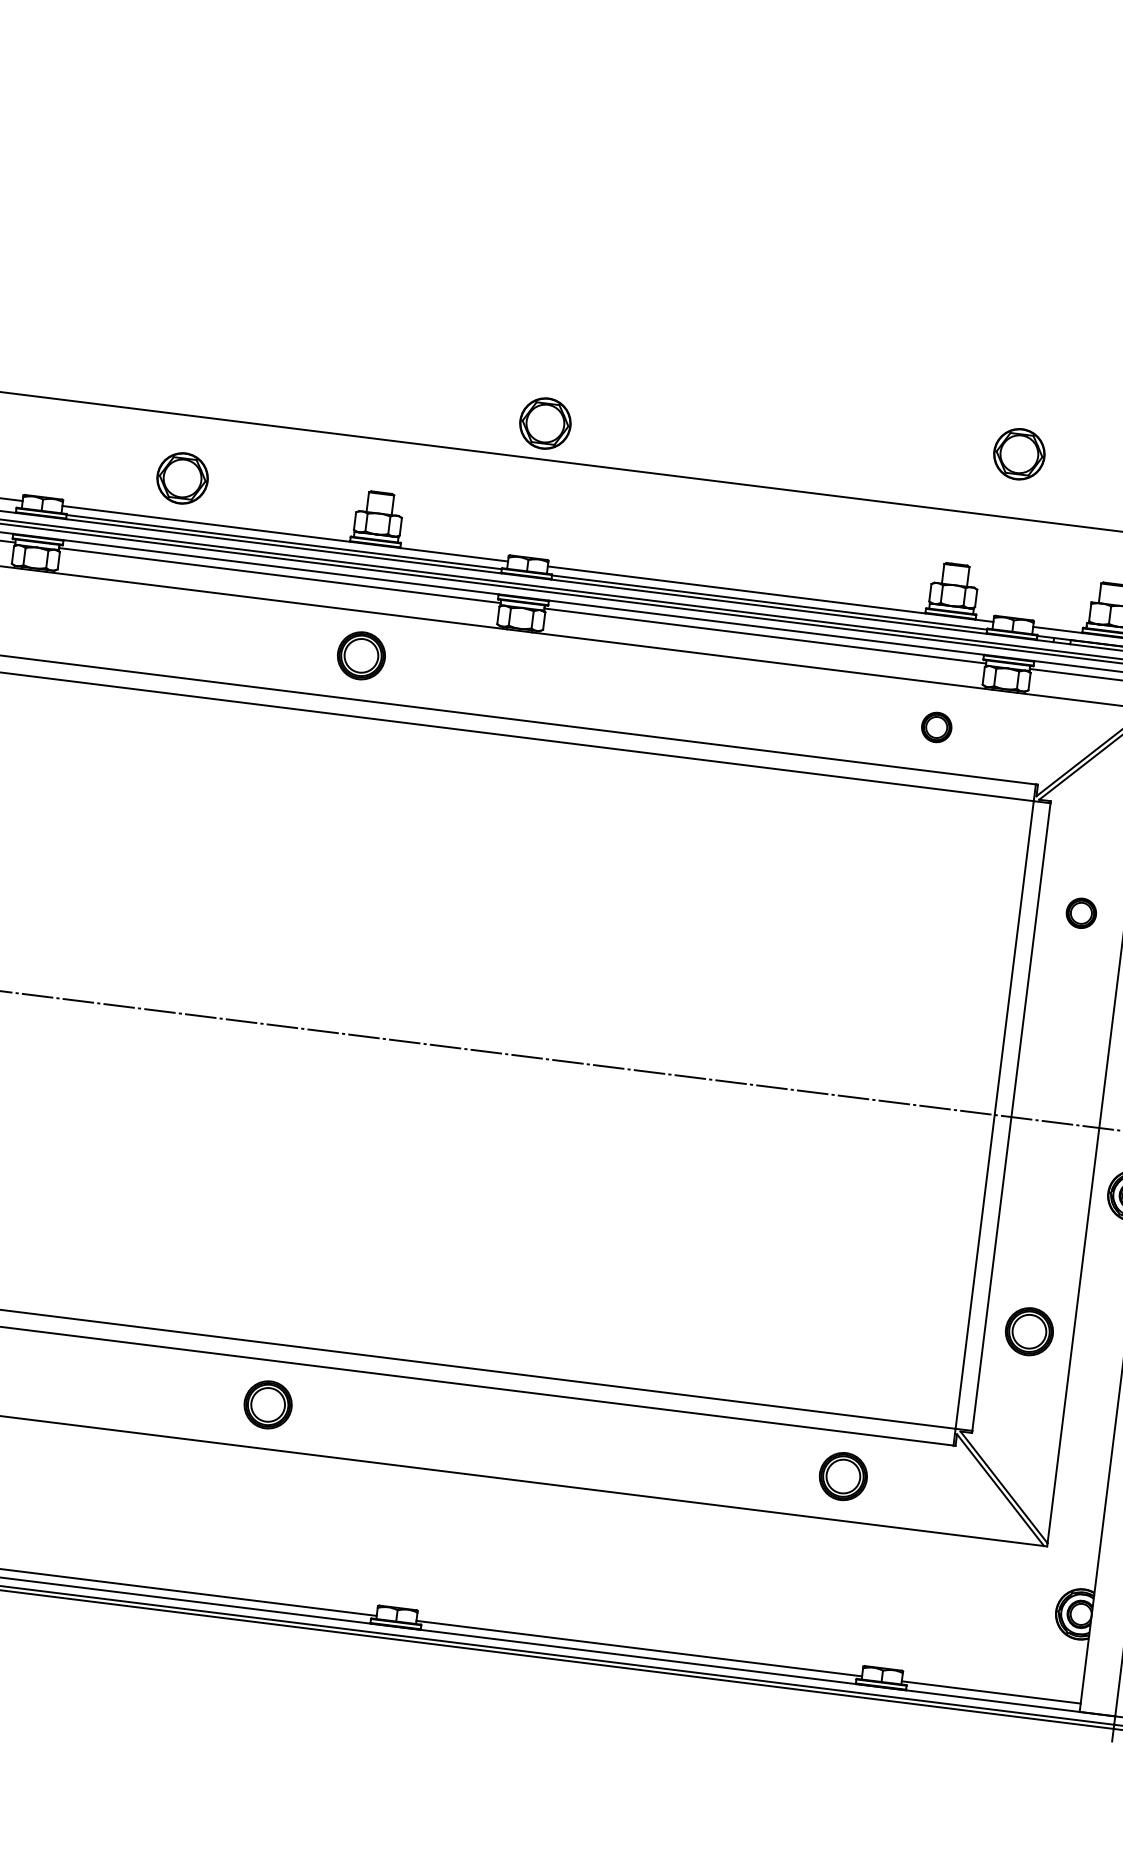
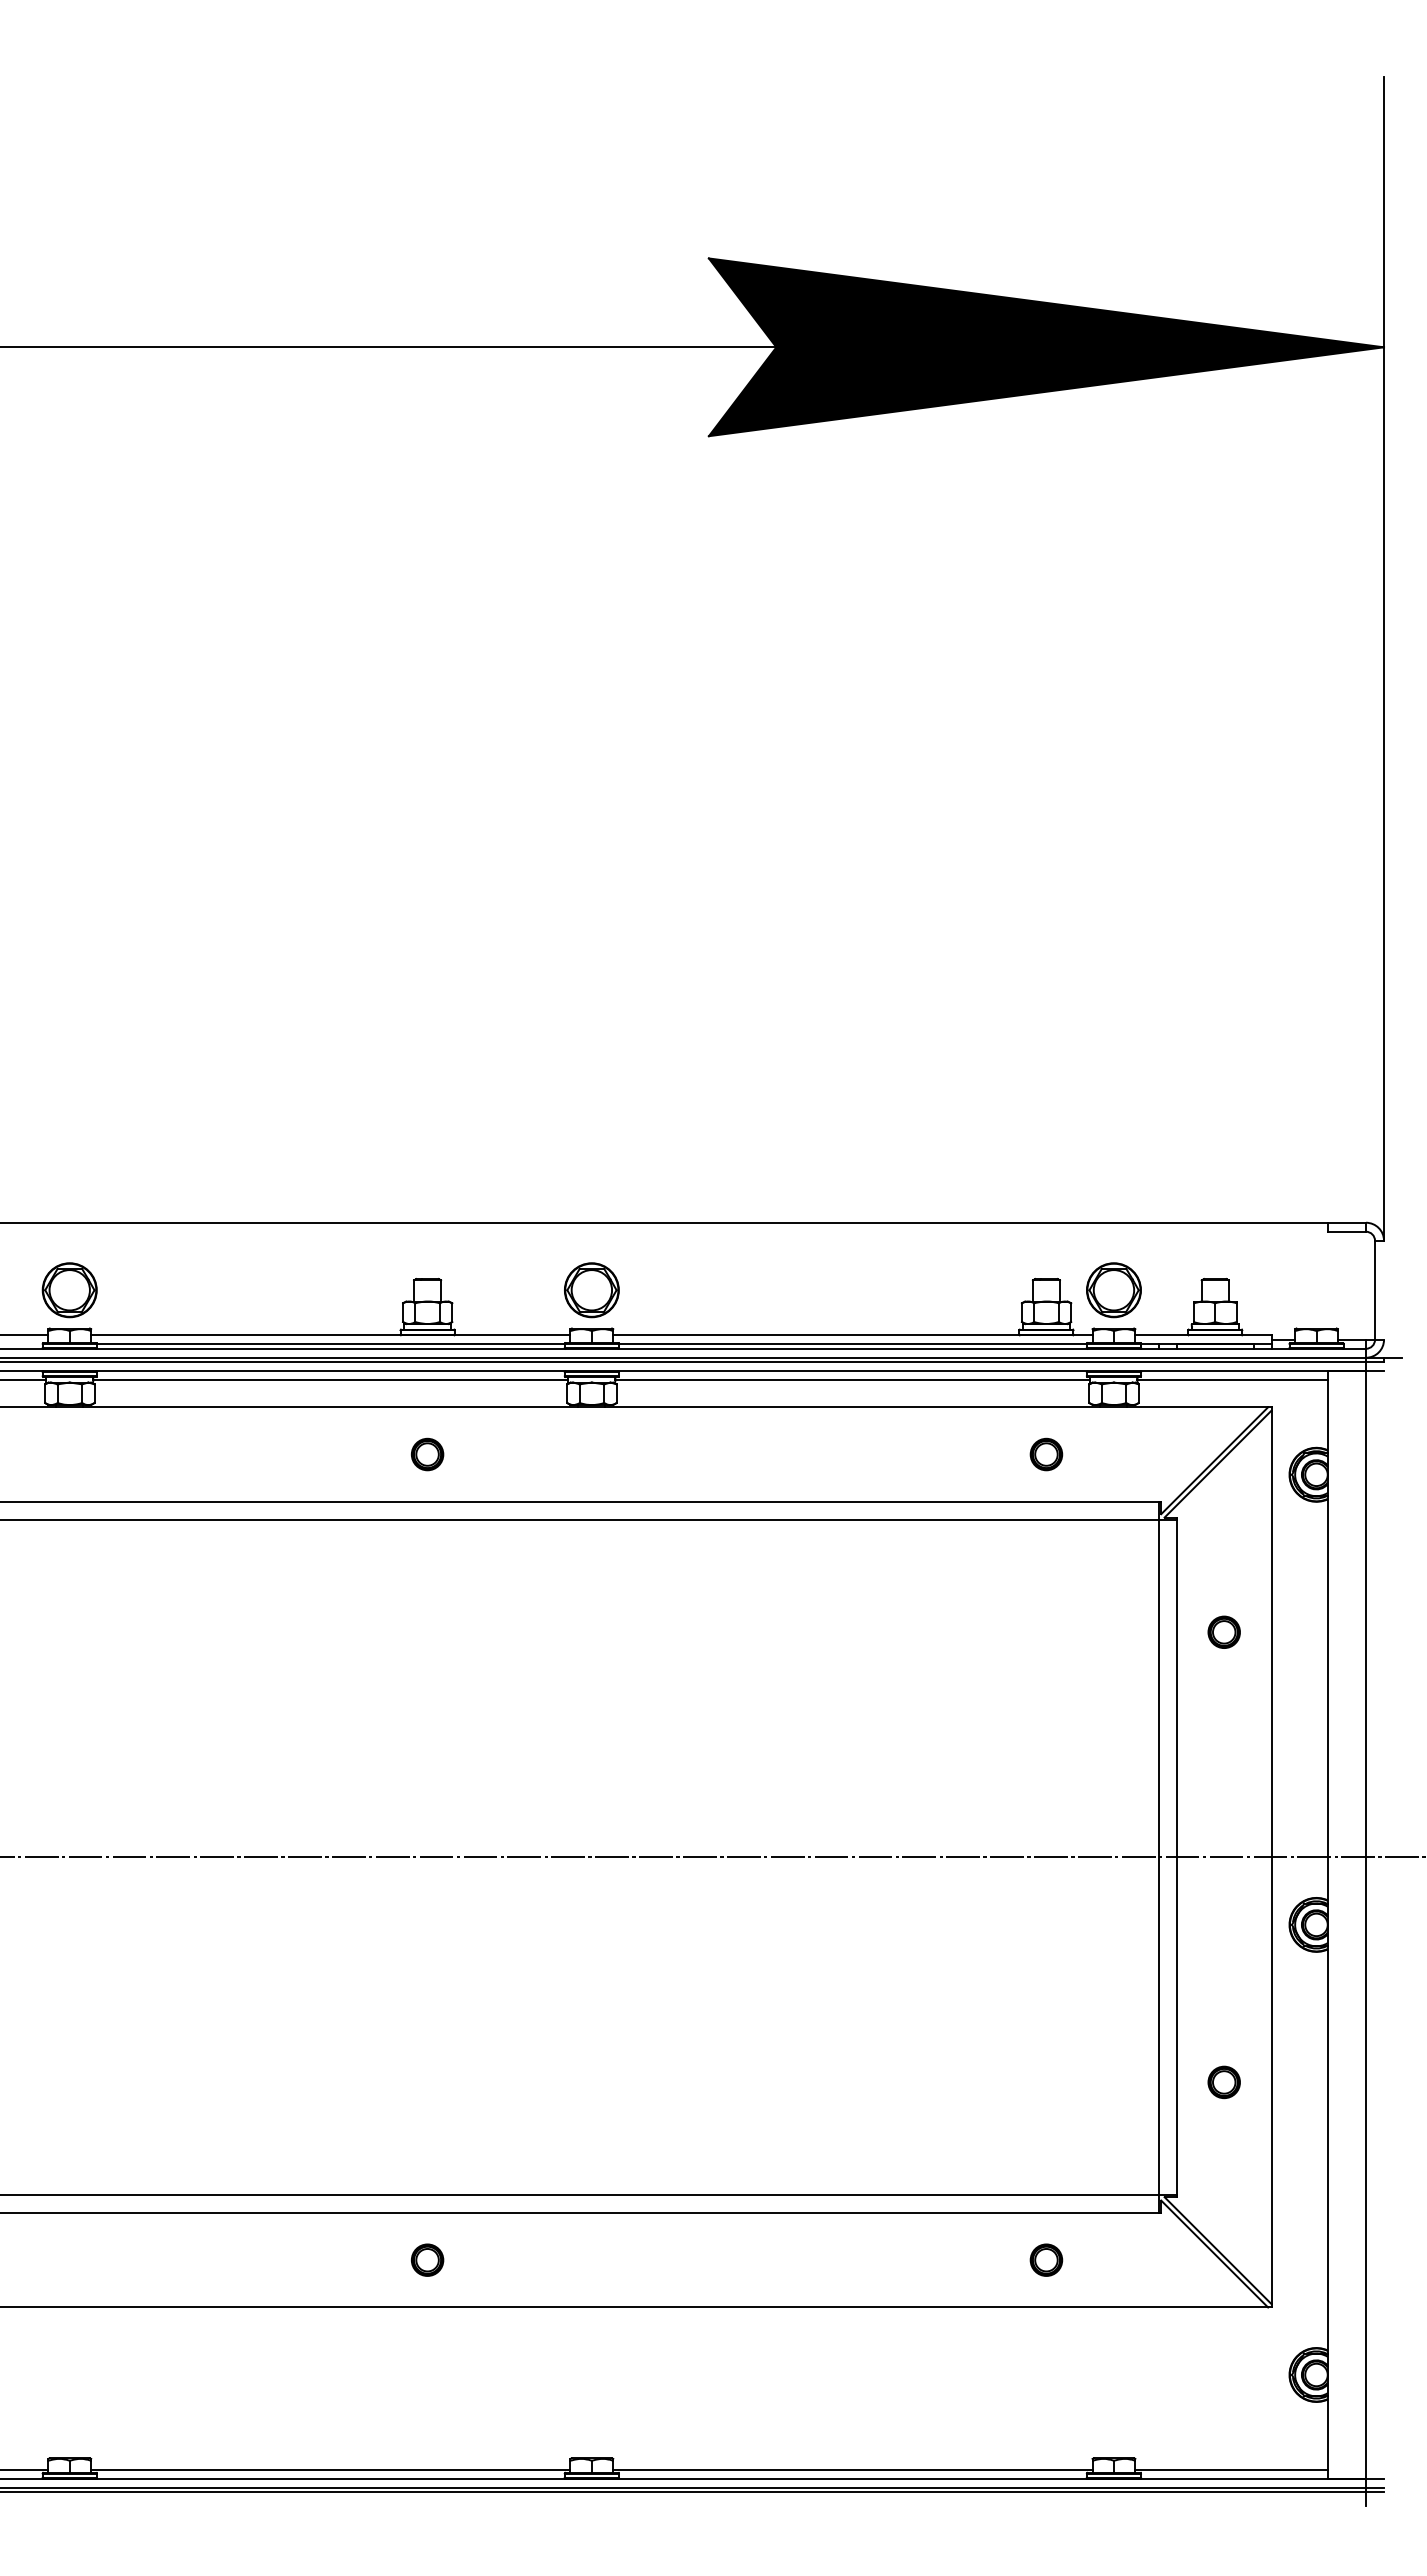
part: (545, 423) -> (591, 1290), moved
part: (1018, 454) -> (1113, 1290), moved
part: (182, 478) -> (69, 1290), moved
part: (361, 655) -> (427, 1454), size x0.62
part: (1028, 1331) -> (1223, 2082), size x0.62
part: (268, 1404) -> (427, 2259), size x0.62
part: (843, 1475) -> (1046, 2259), size x0.62

